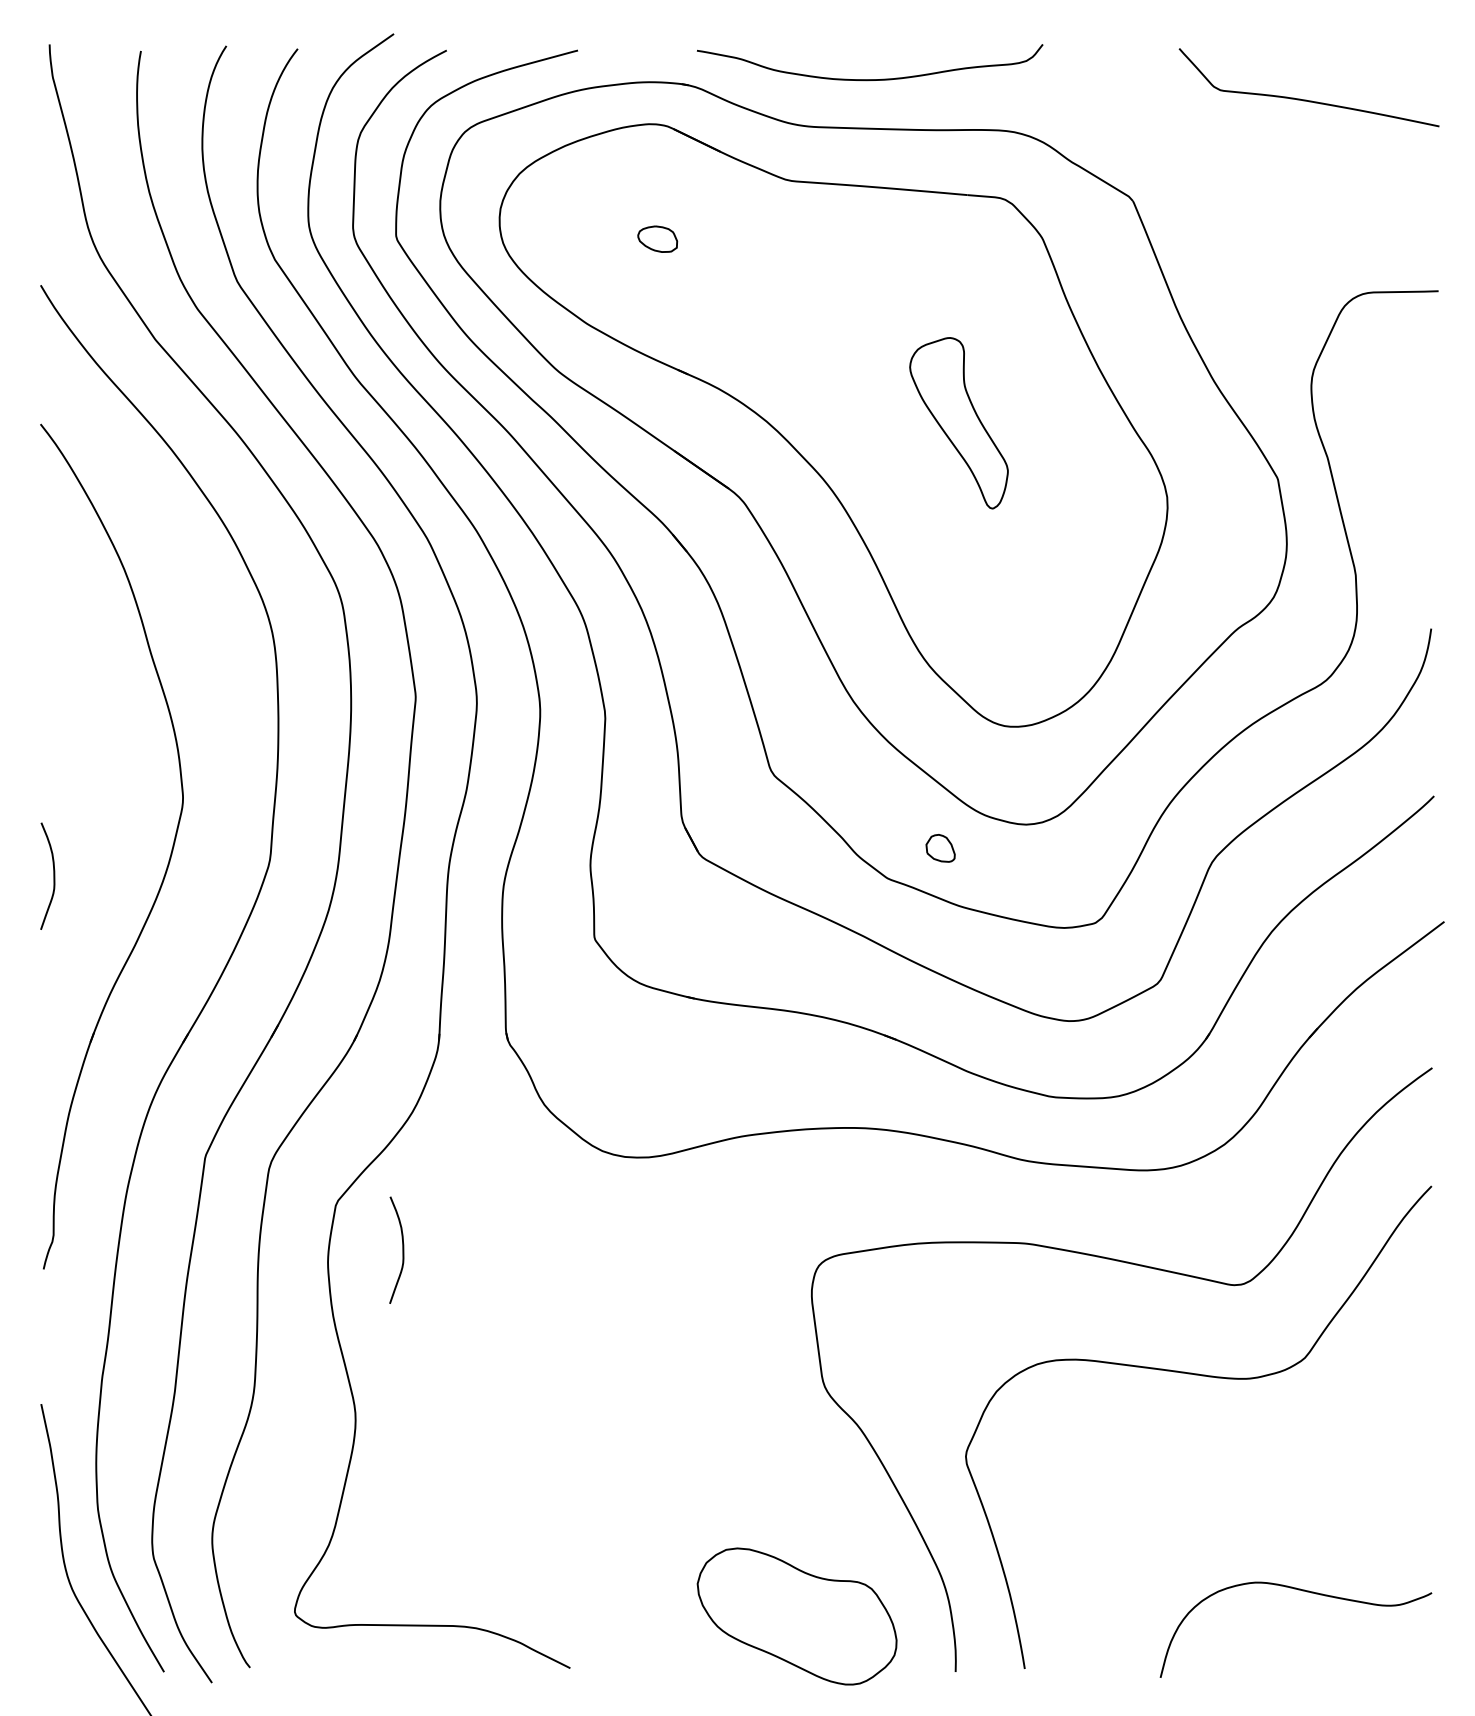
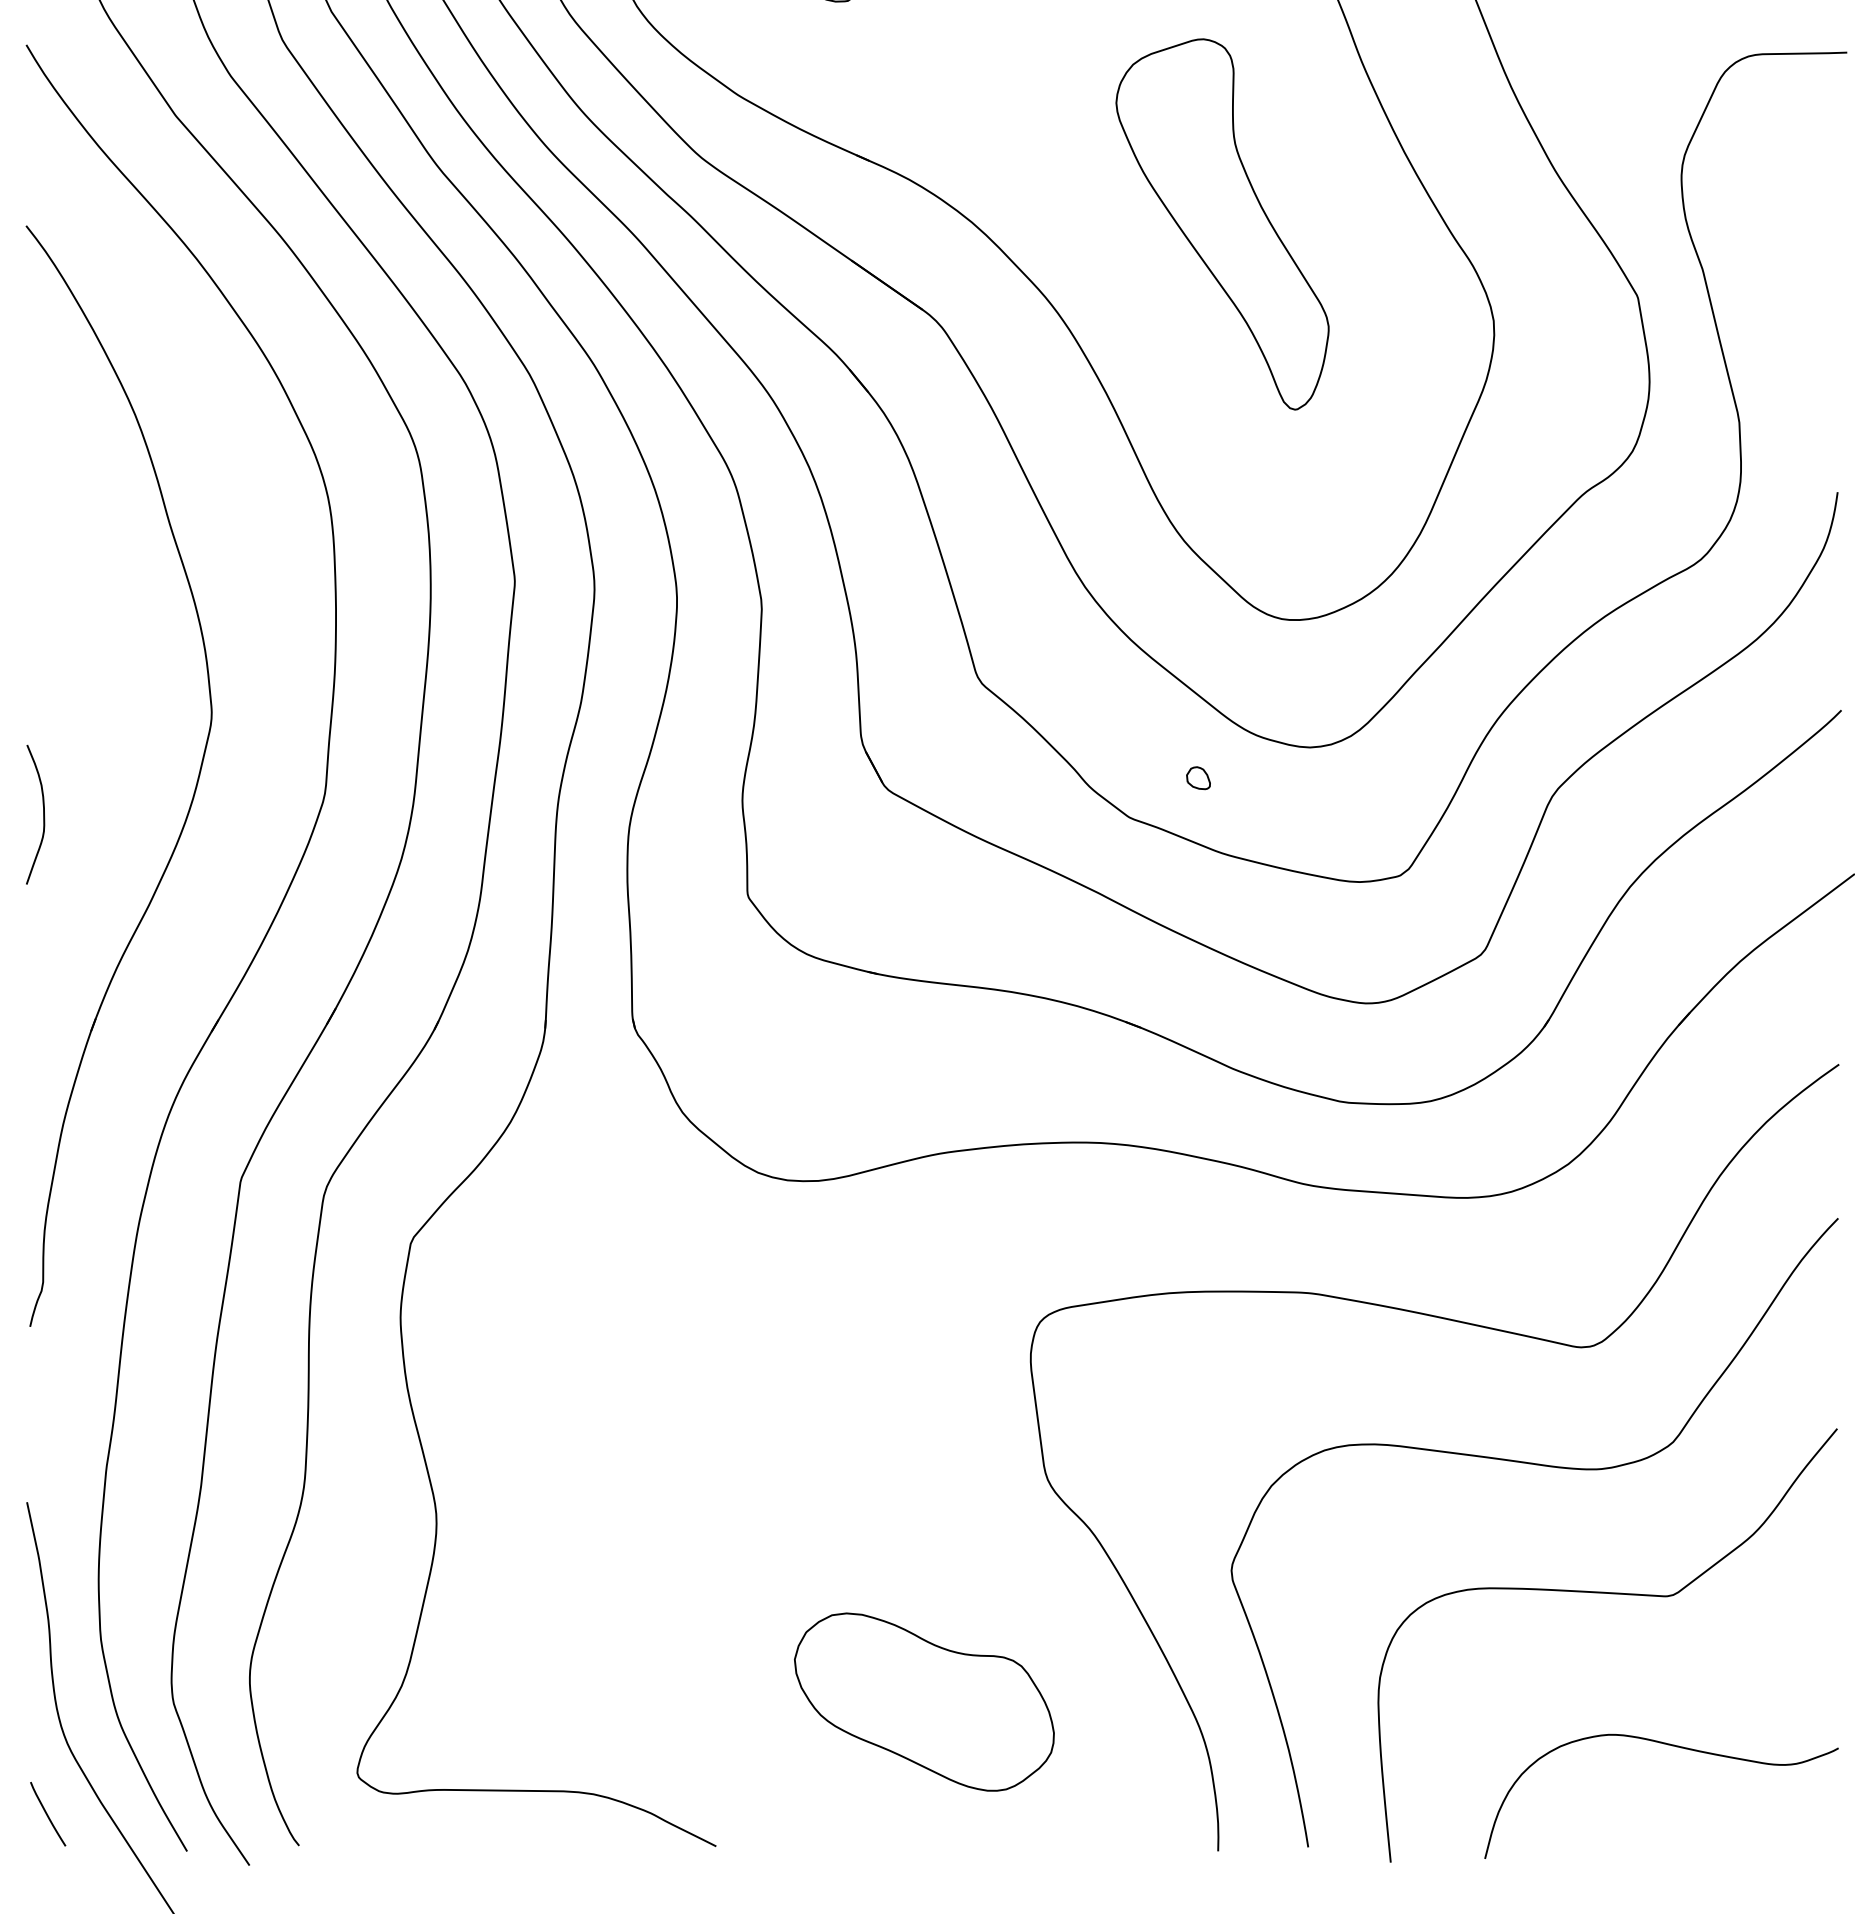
part: (958, 423) -> (1221, 224), size x1.67
part: (940, 847) -> (1198, 777), size x0.62
curve: (402, 1249) -> (497, 1300), removed
curve: (1262, 1475) -> (1617, 1595), added
part: (796, 1616) -> (923, 1702), moved
line: (57, 1643) -> (48, 1814), added

